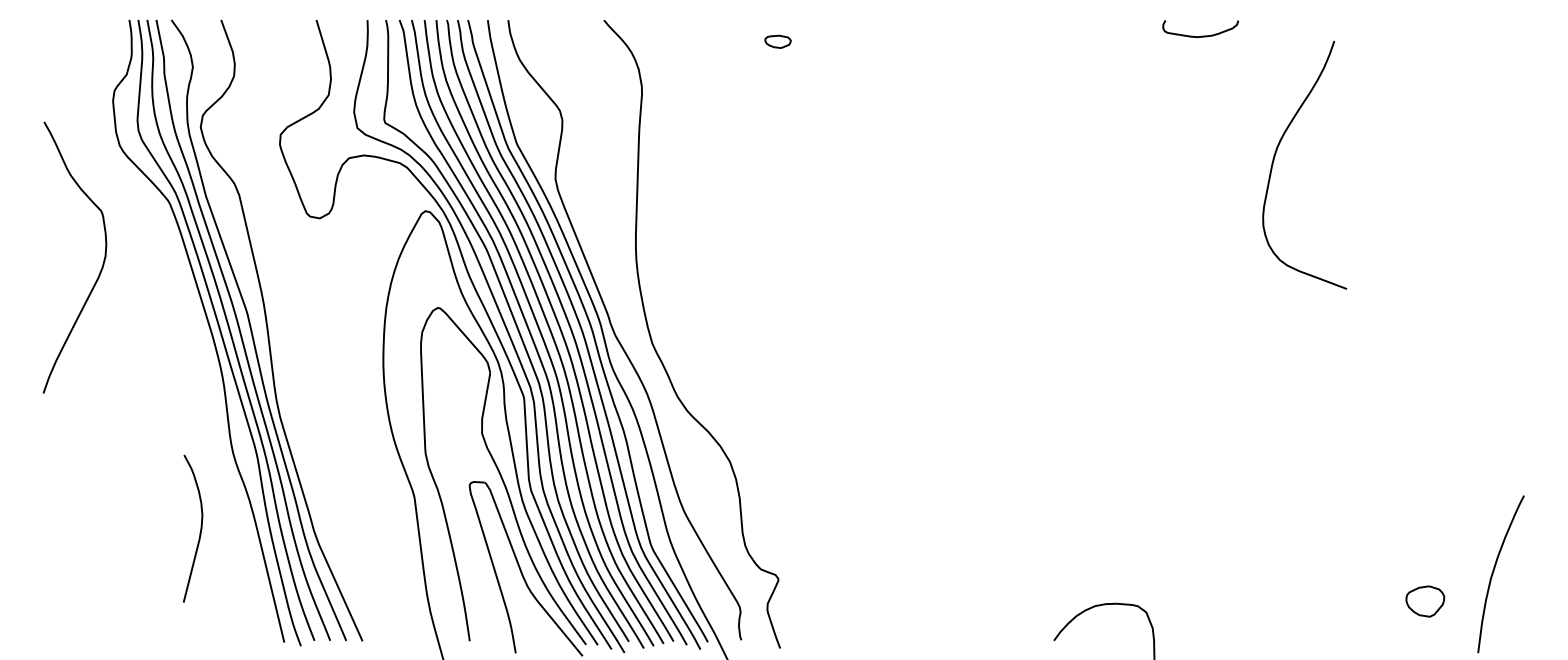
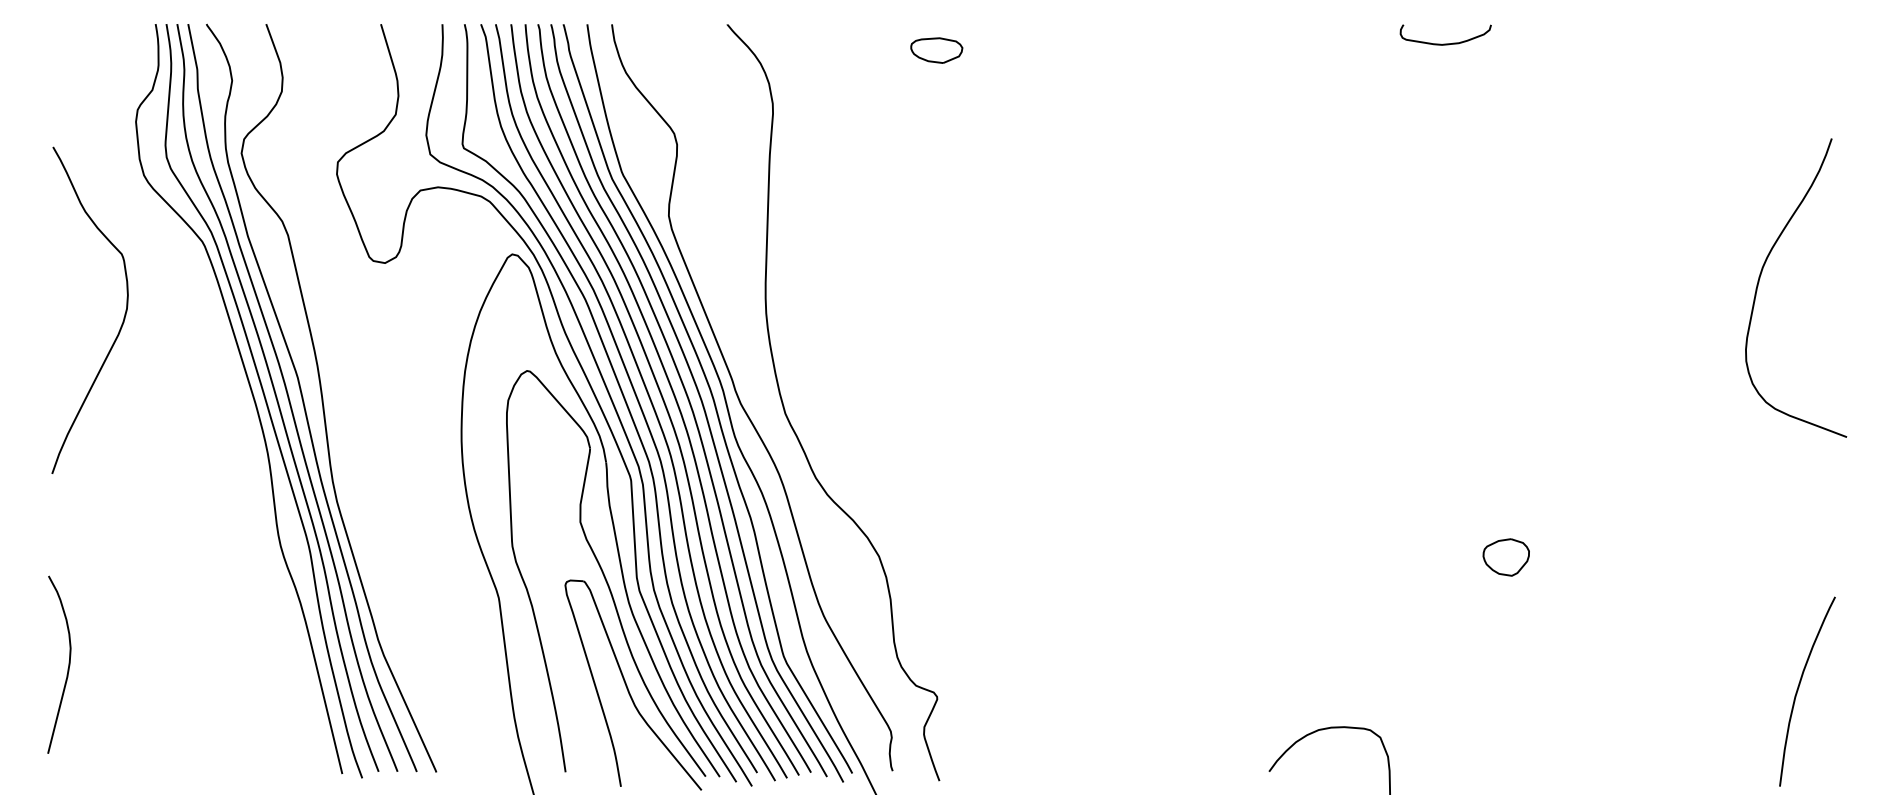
part: (777, 41) -> (936, 50), size x1.67
curve: (1276, 154) -> (1761, 275), moved
curve: (199, 531) -> (67, 668), moved
part: (1424, 601) -> (1505, 557), moved

